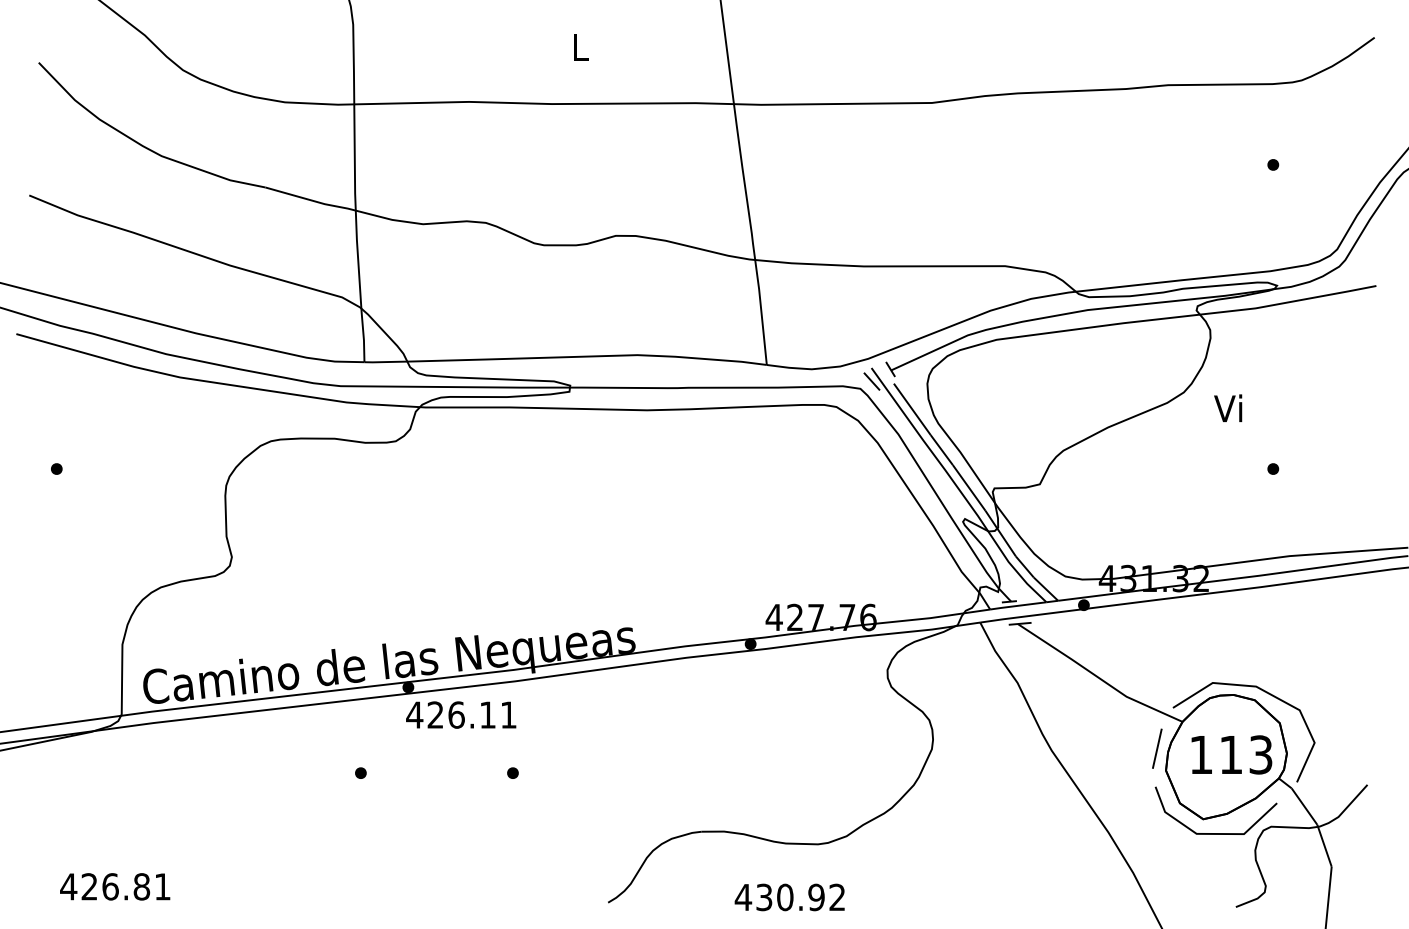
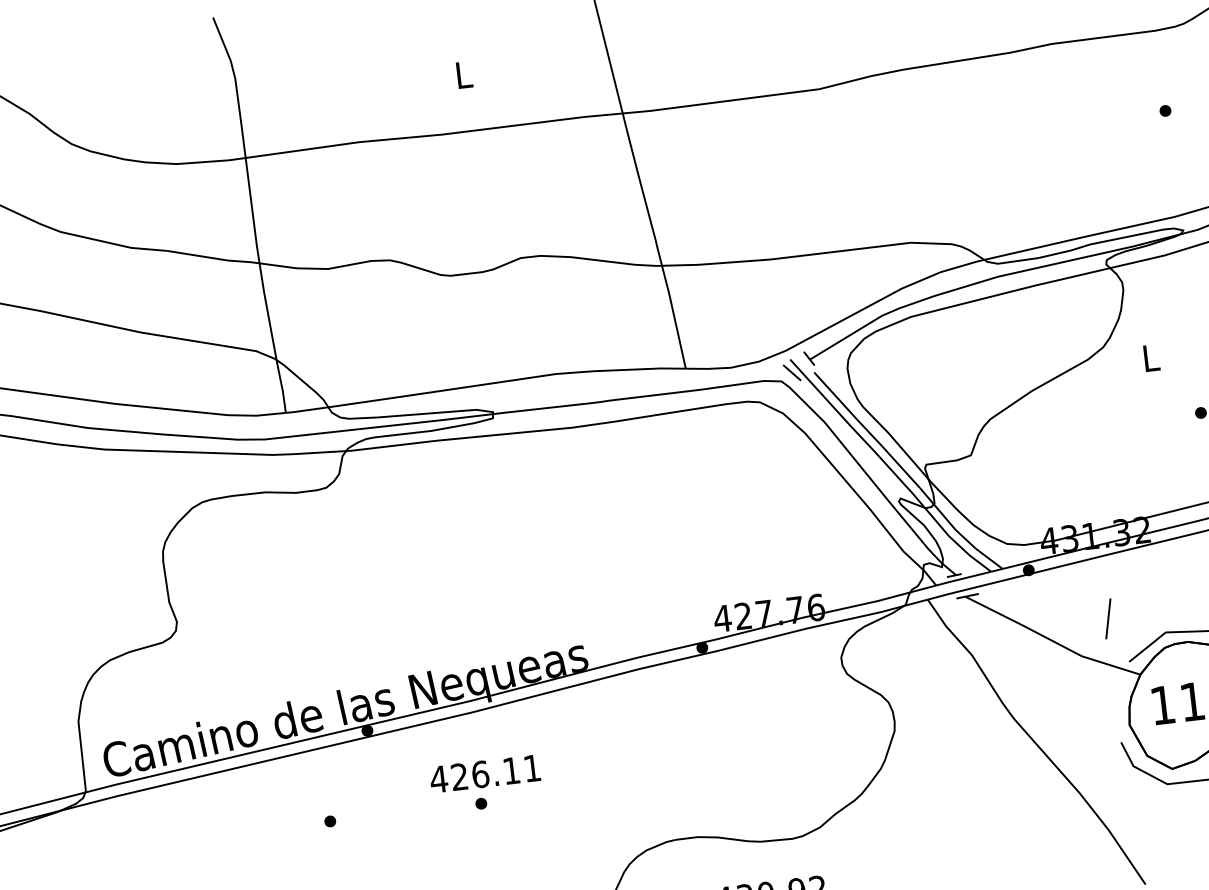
text: (1228, 408) -> (1149, 358), Vi -> L
text: (461, 714) -> (485, 773), moved
line: (1157, 748) -> (1108, 618), moved

